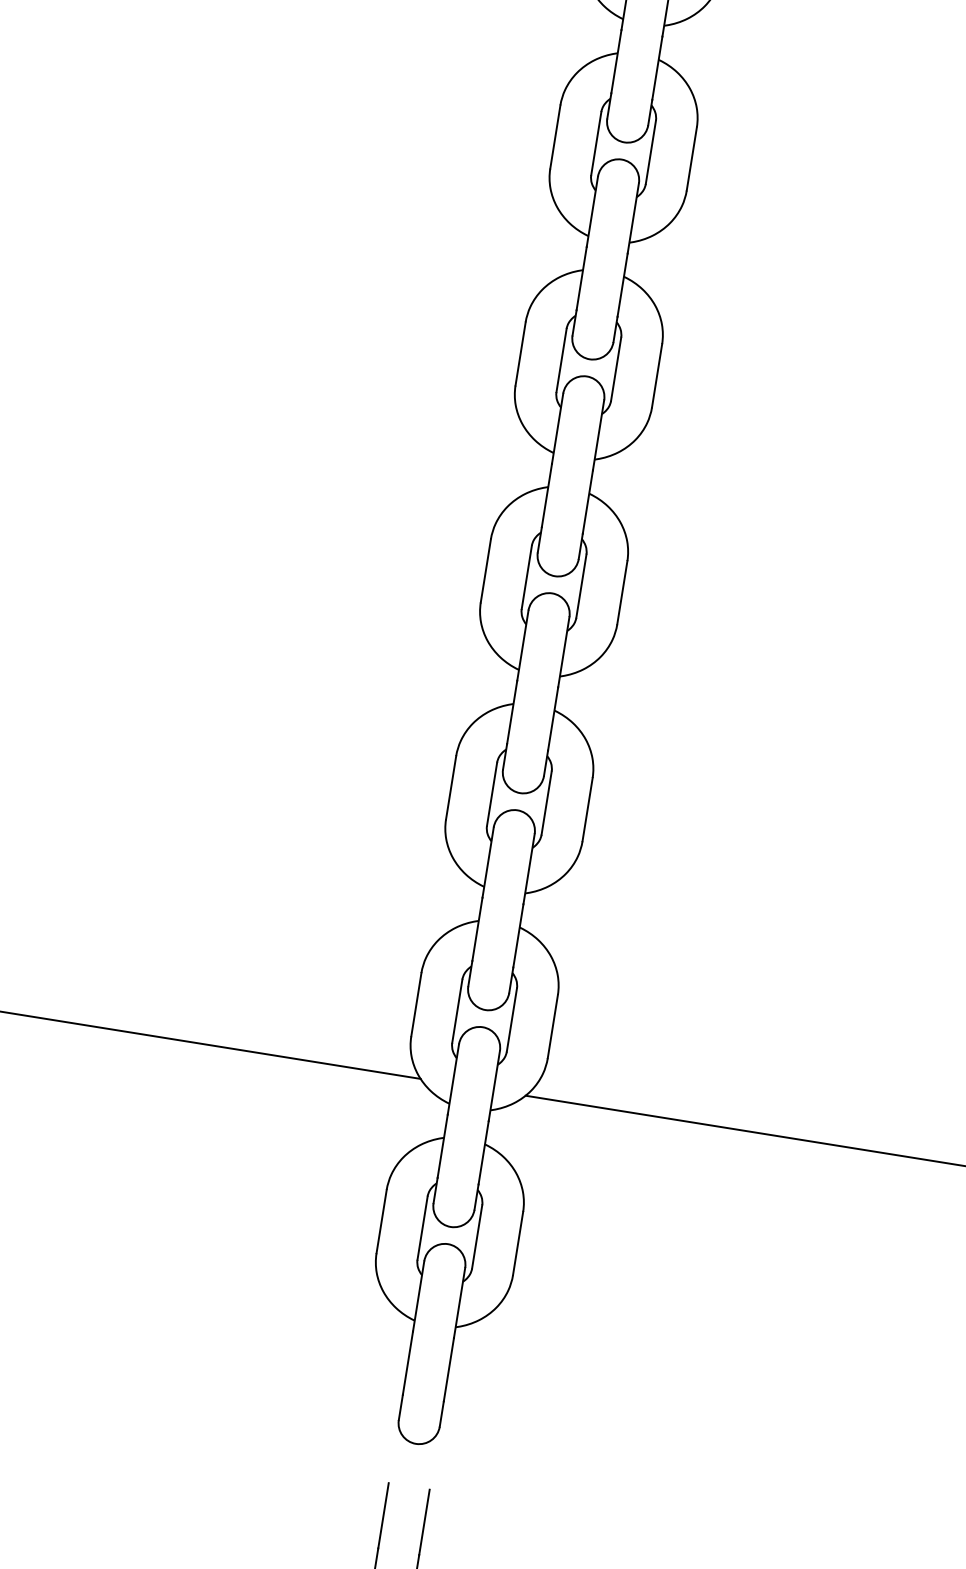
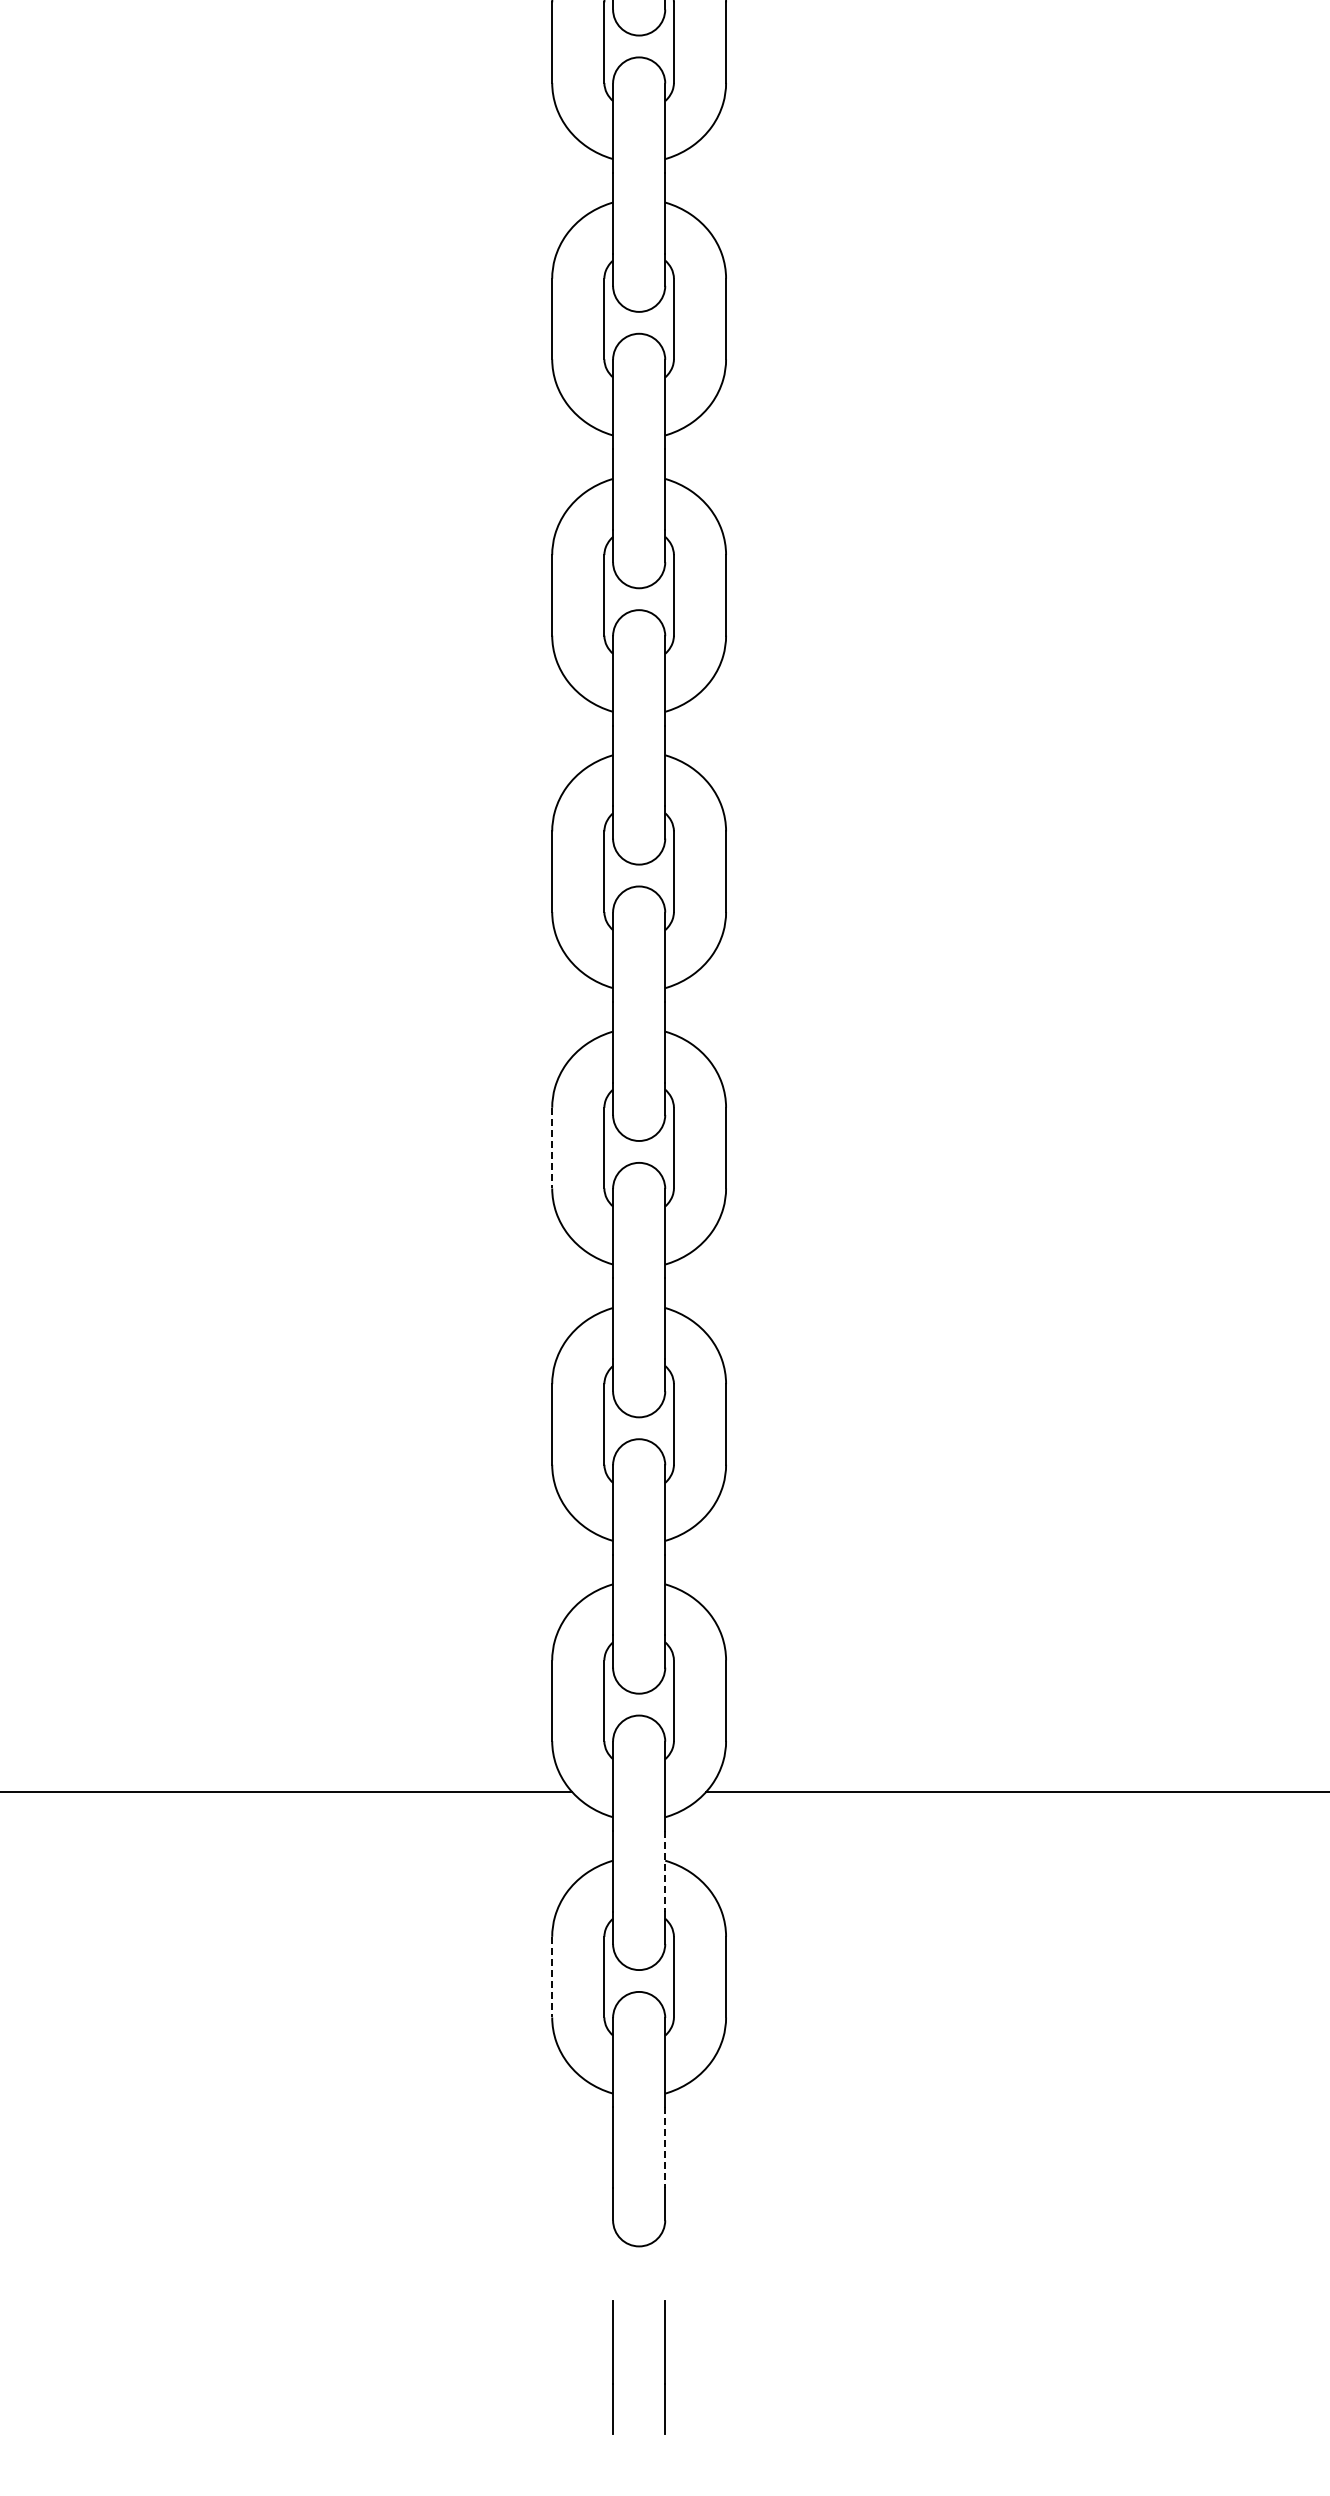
line: (486, 571) -> (552, 1148), solid -> dashed
line: (483, 1152) -> (665, 1871), solid -> dashed
line: (381, 1221) -> (552, 1977), solid -> dashed
line: (449, 1370) -> (665, 2148), solid -> dashed

